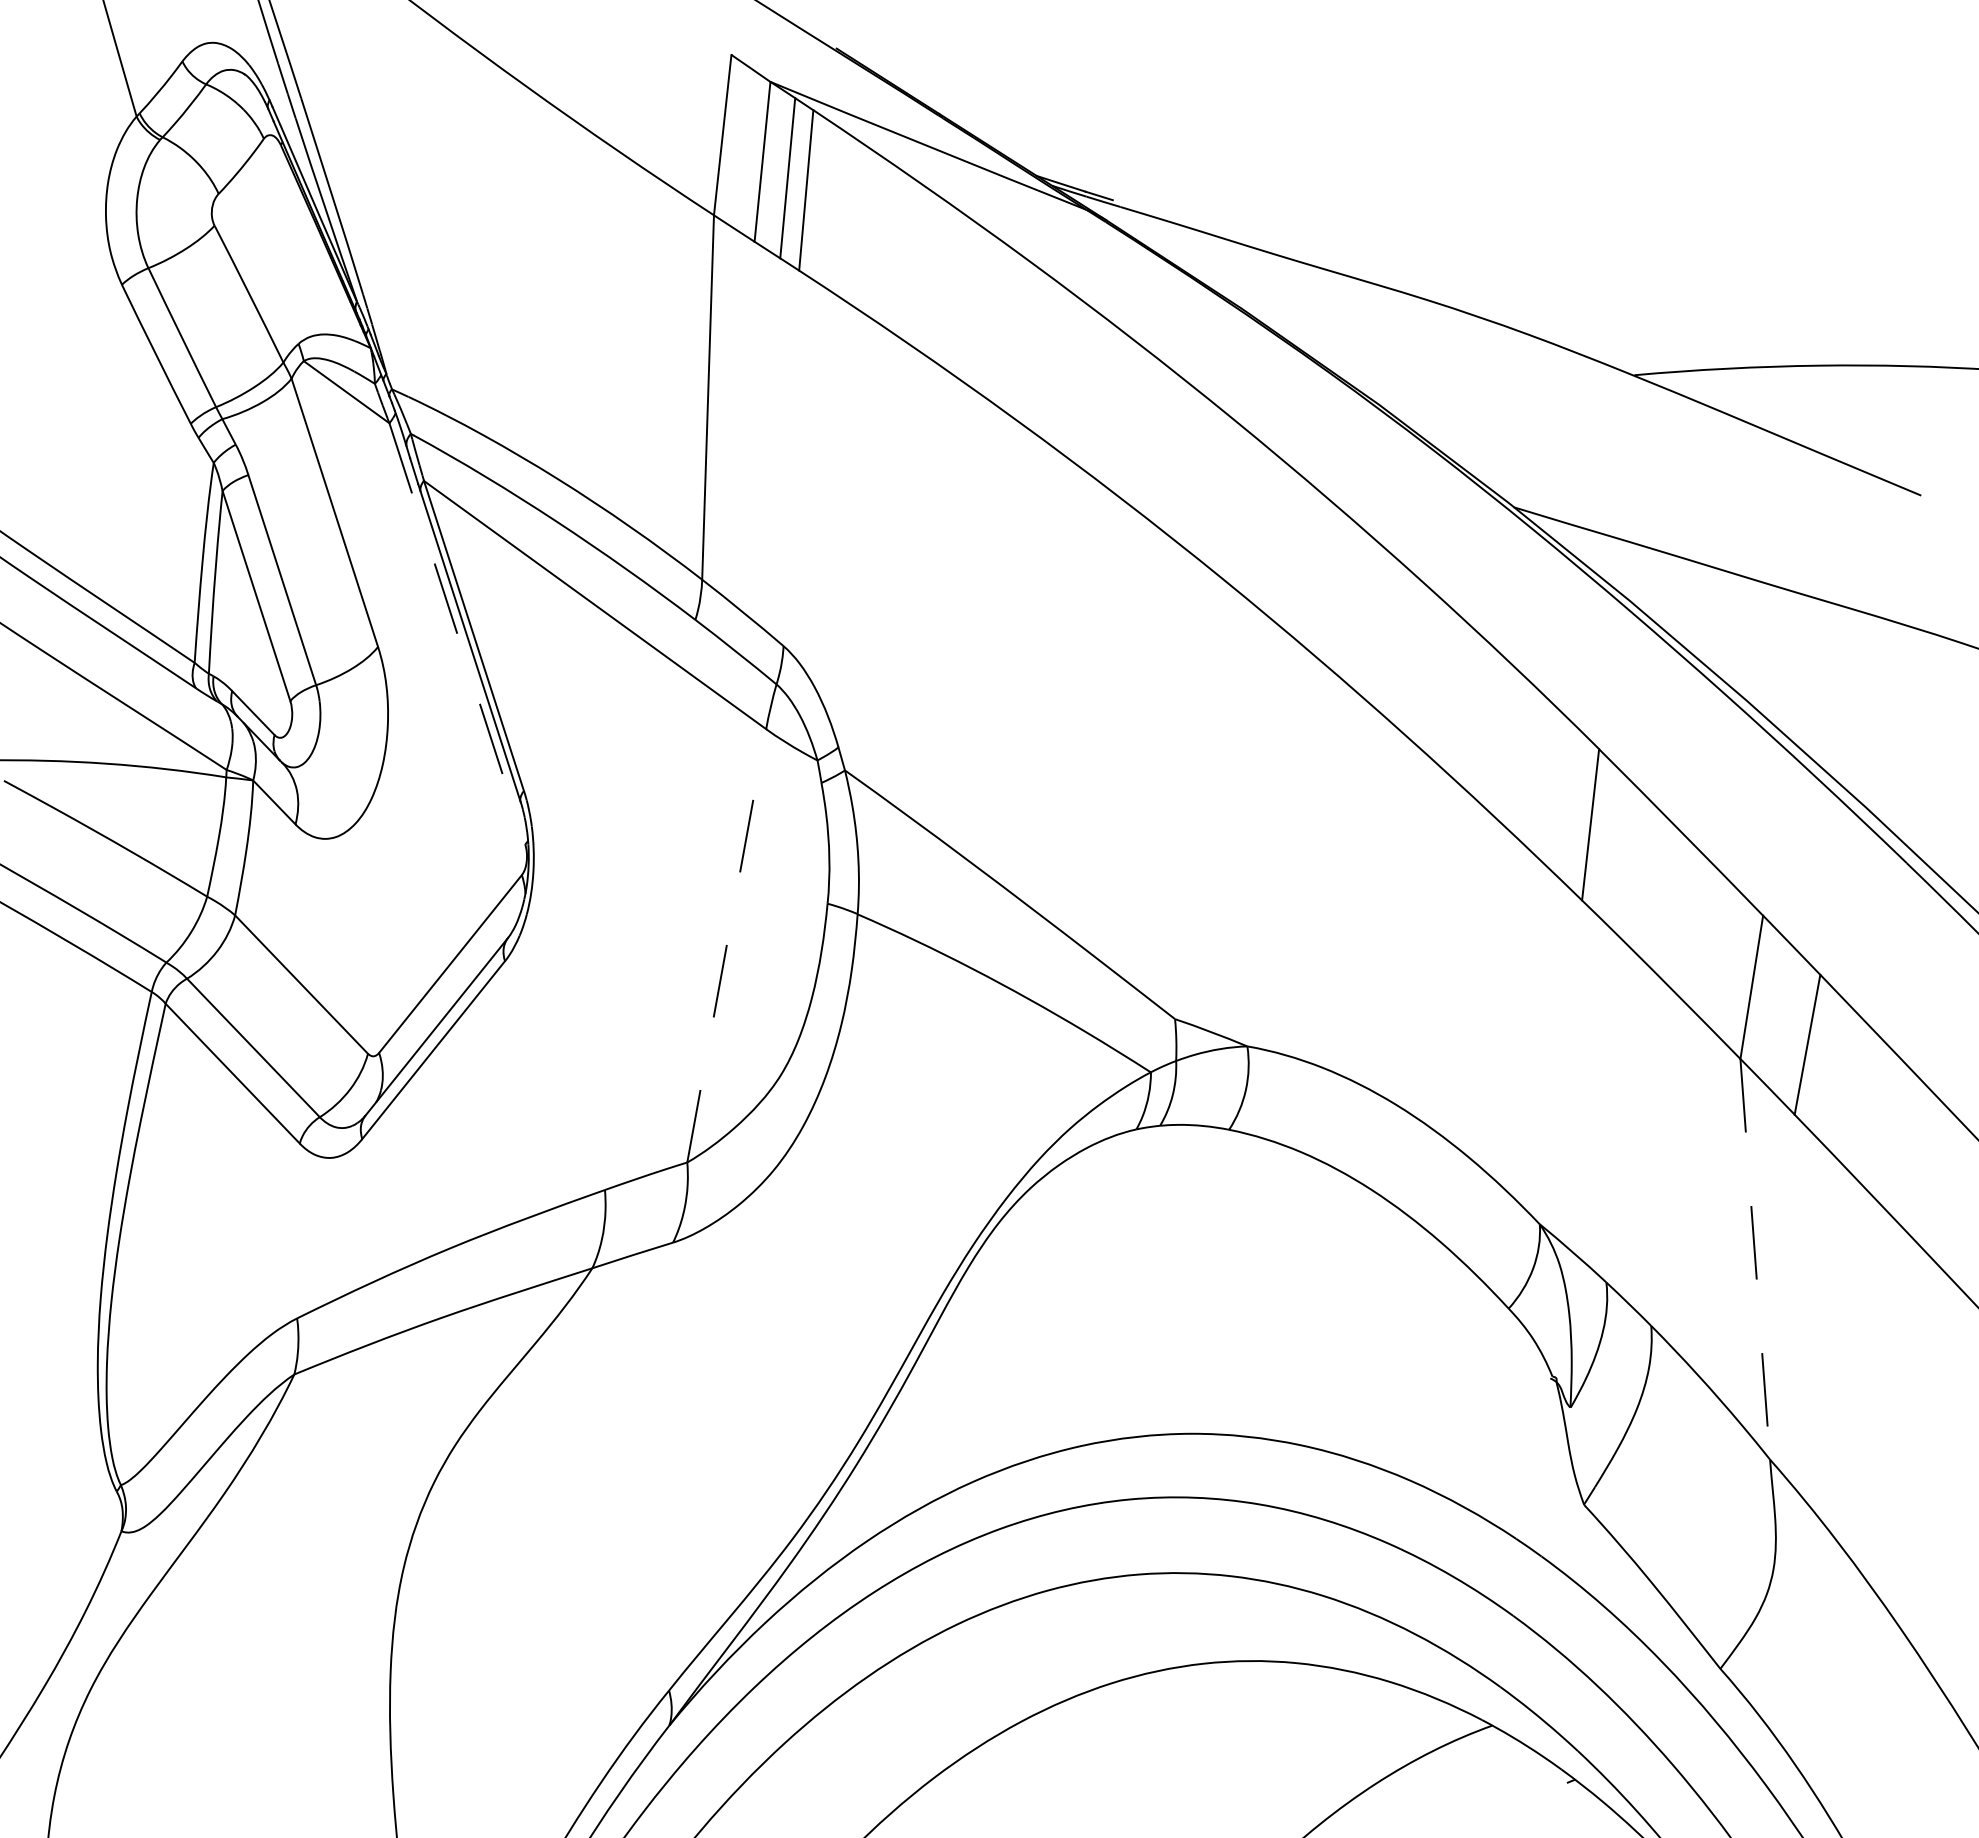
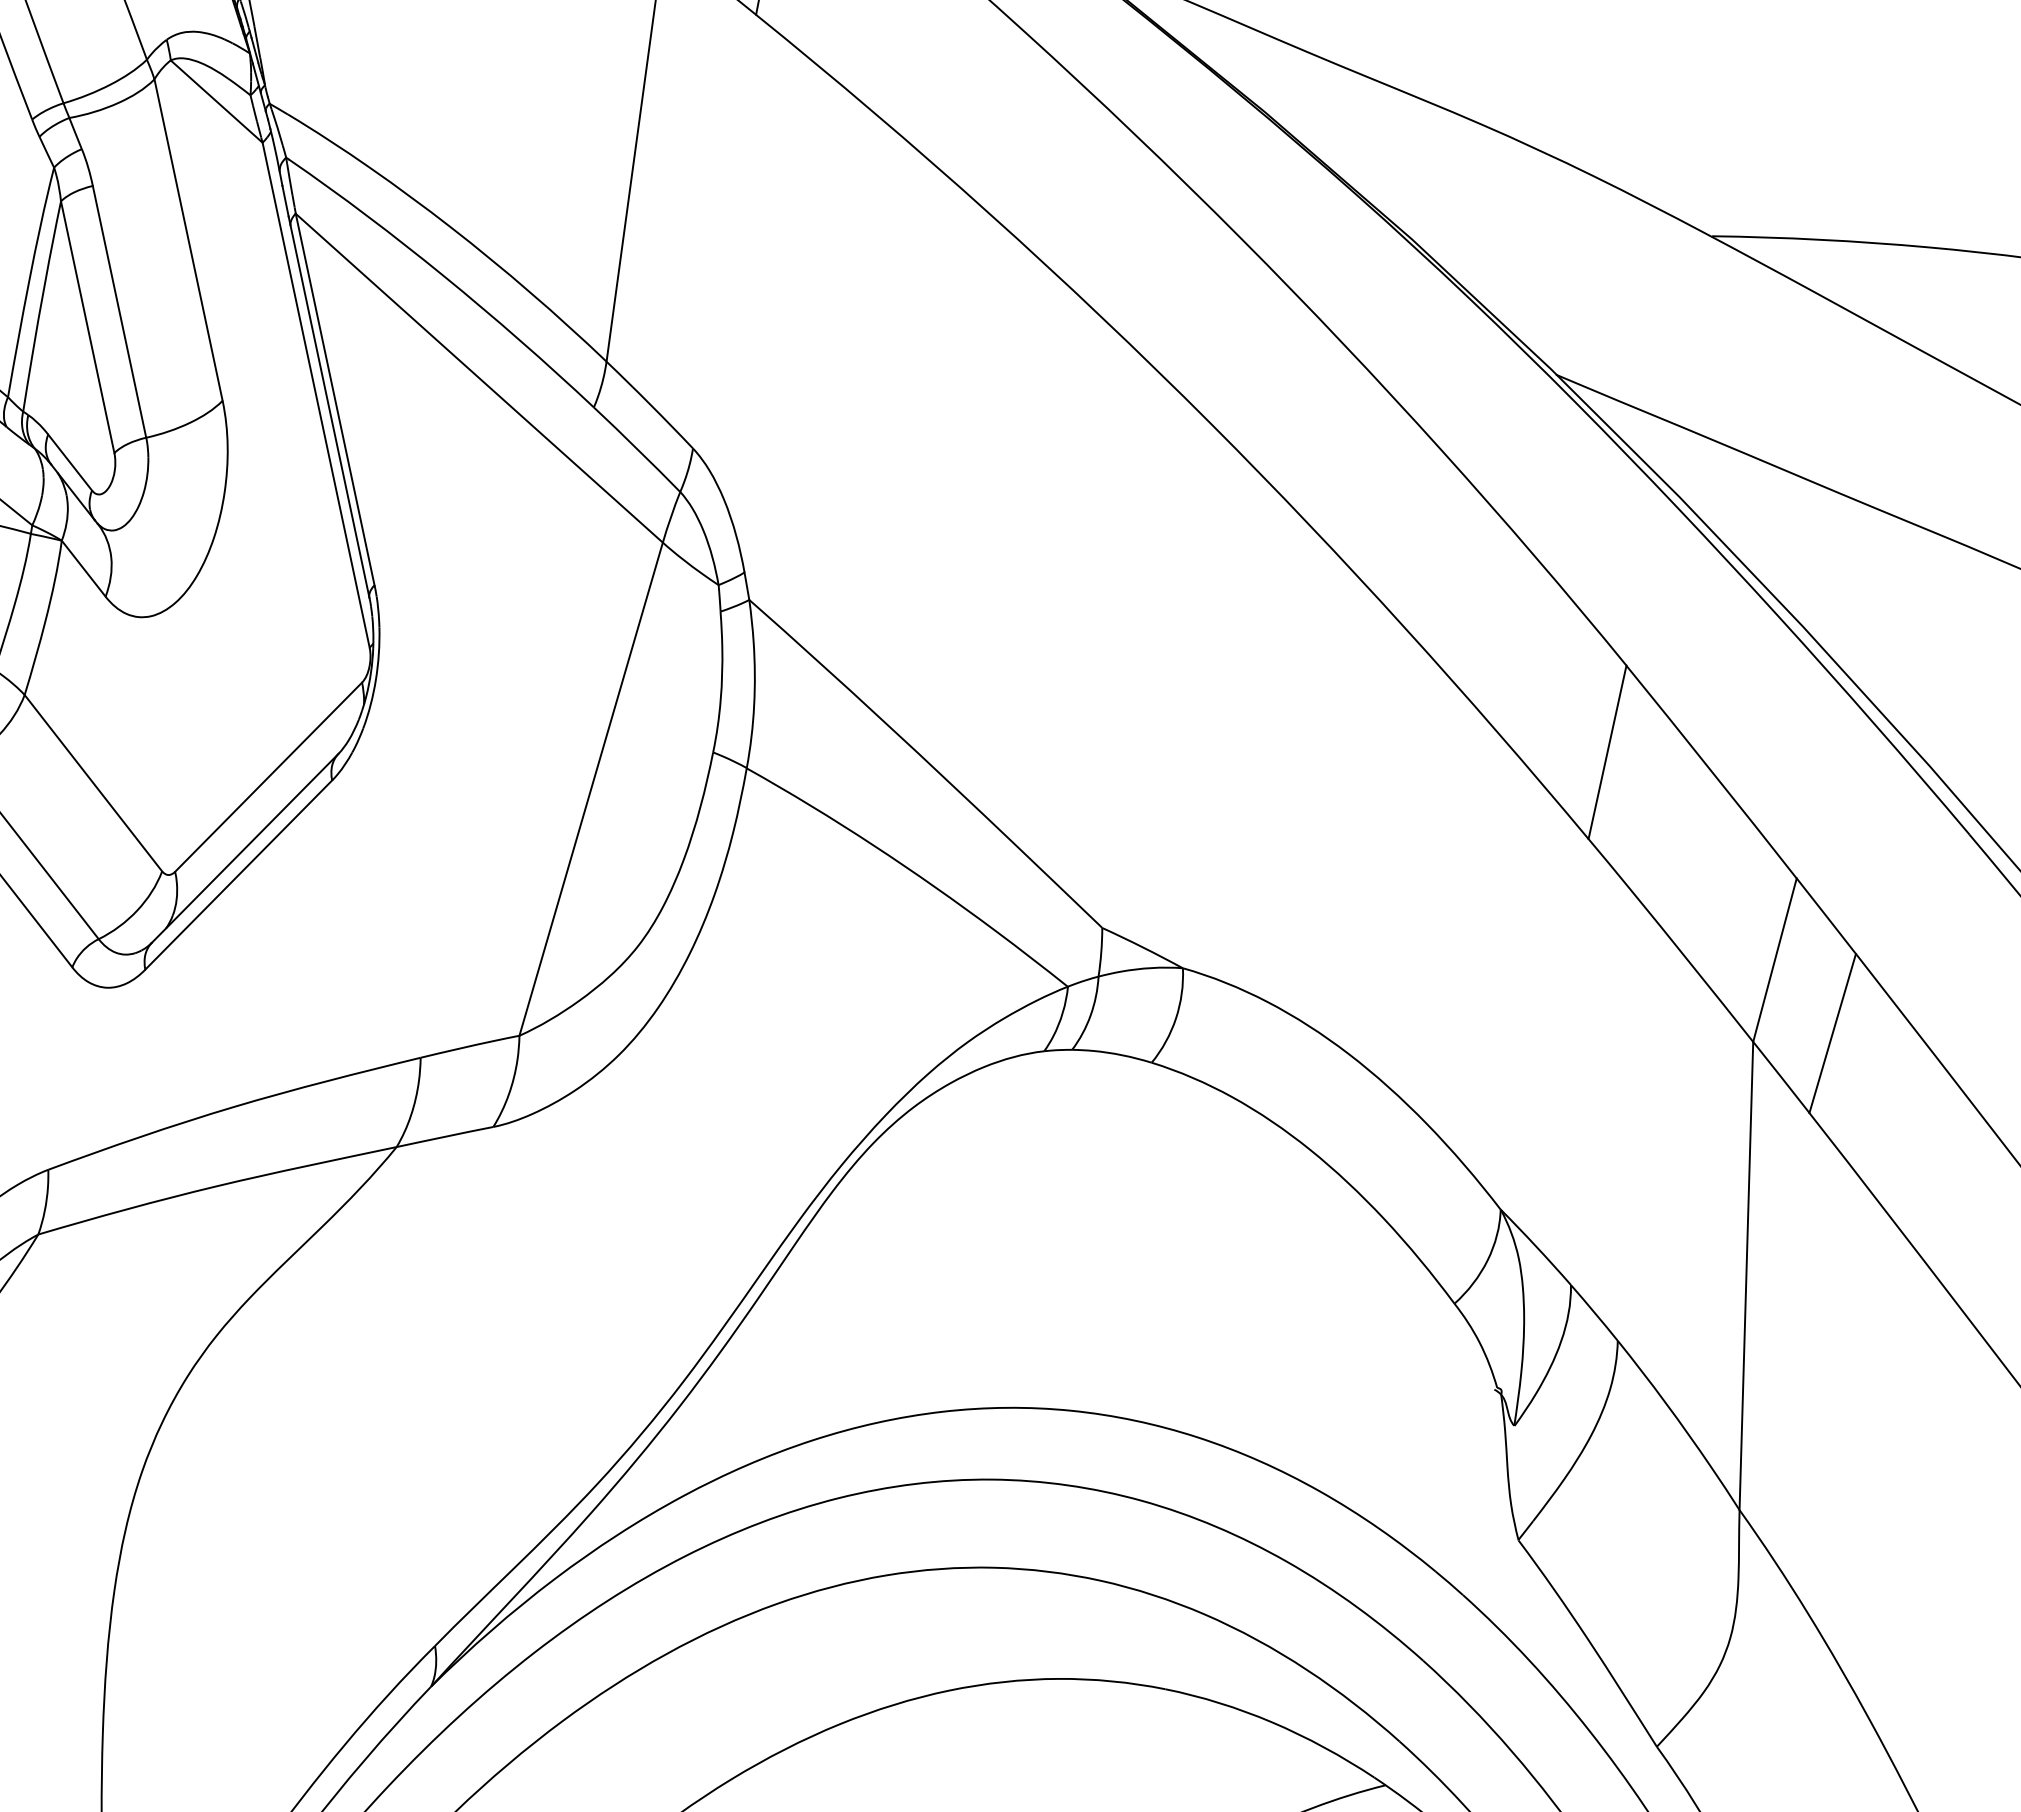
line: (457, 634) -> (316, 395), dashed -> solid
line: (726, 945) -> (590, 788), dashed -> solid
line: (1755, 1259) -> (1746, 1276), dashed -> solid

